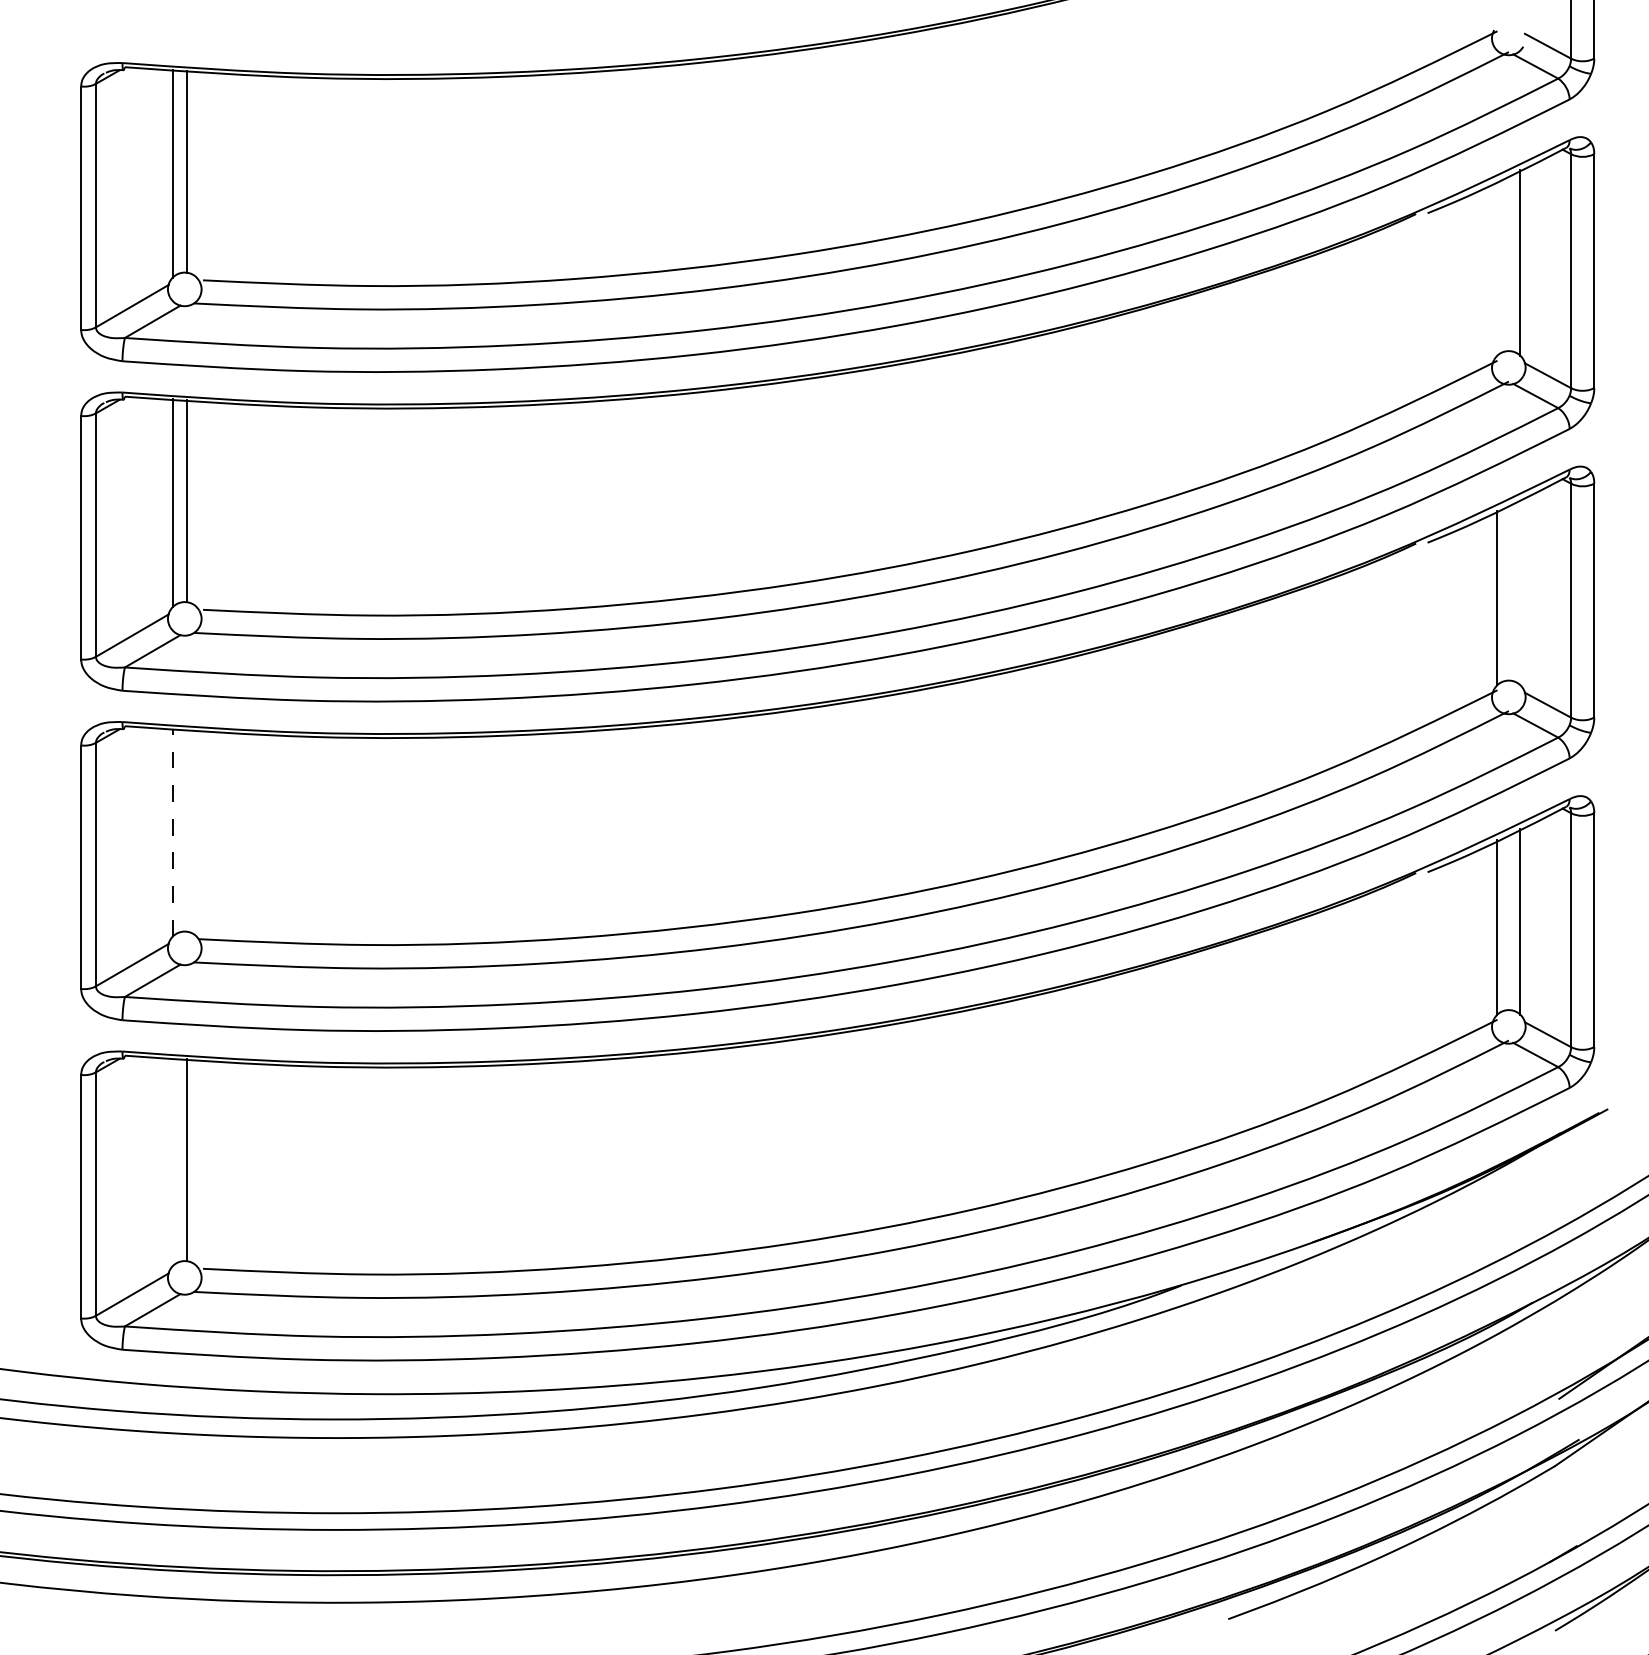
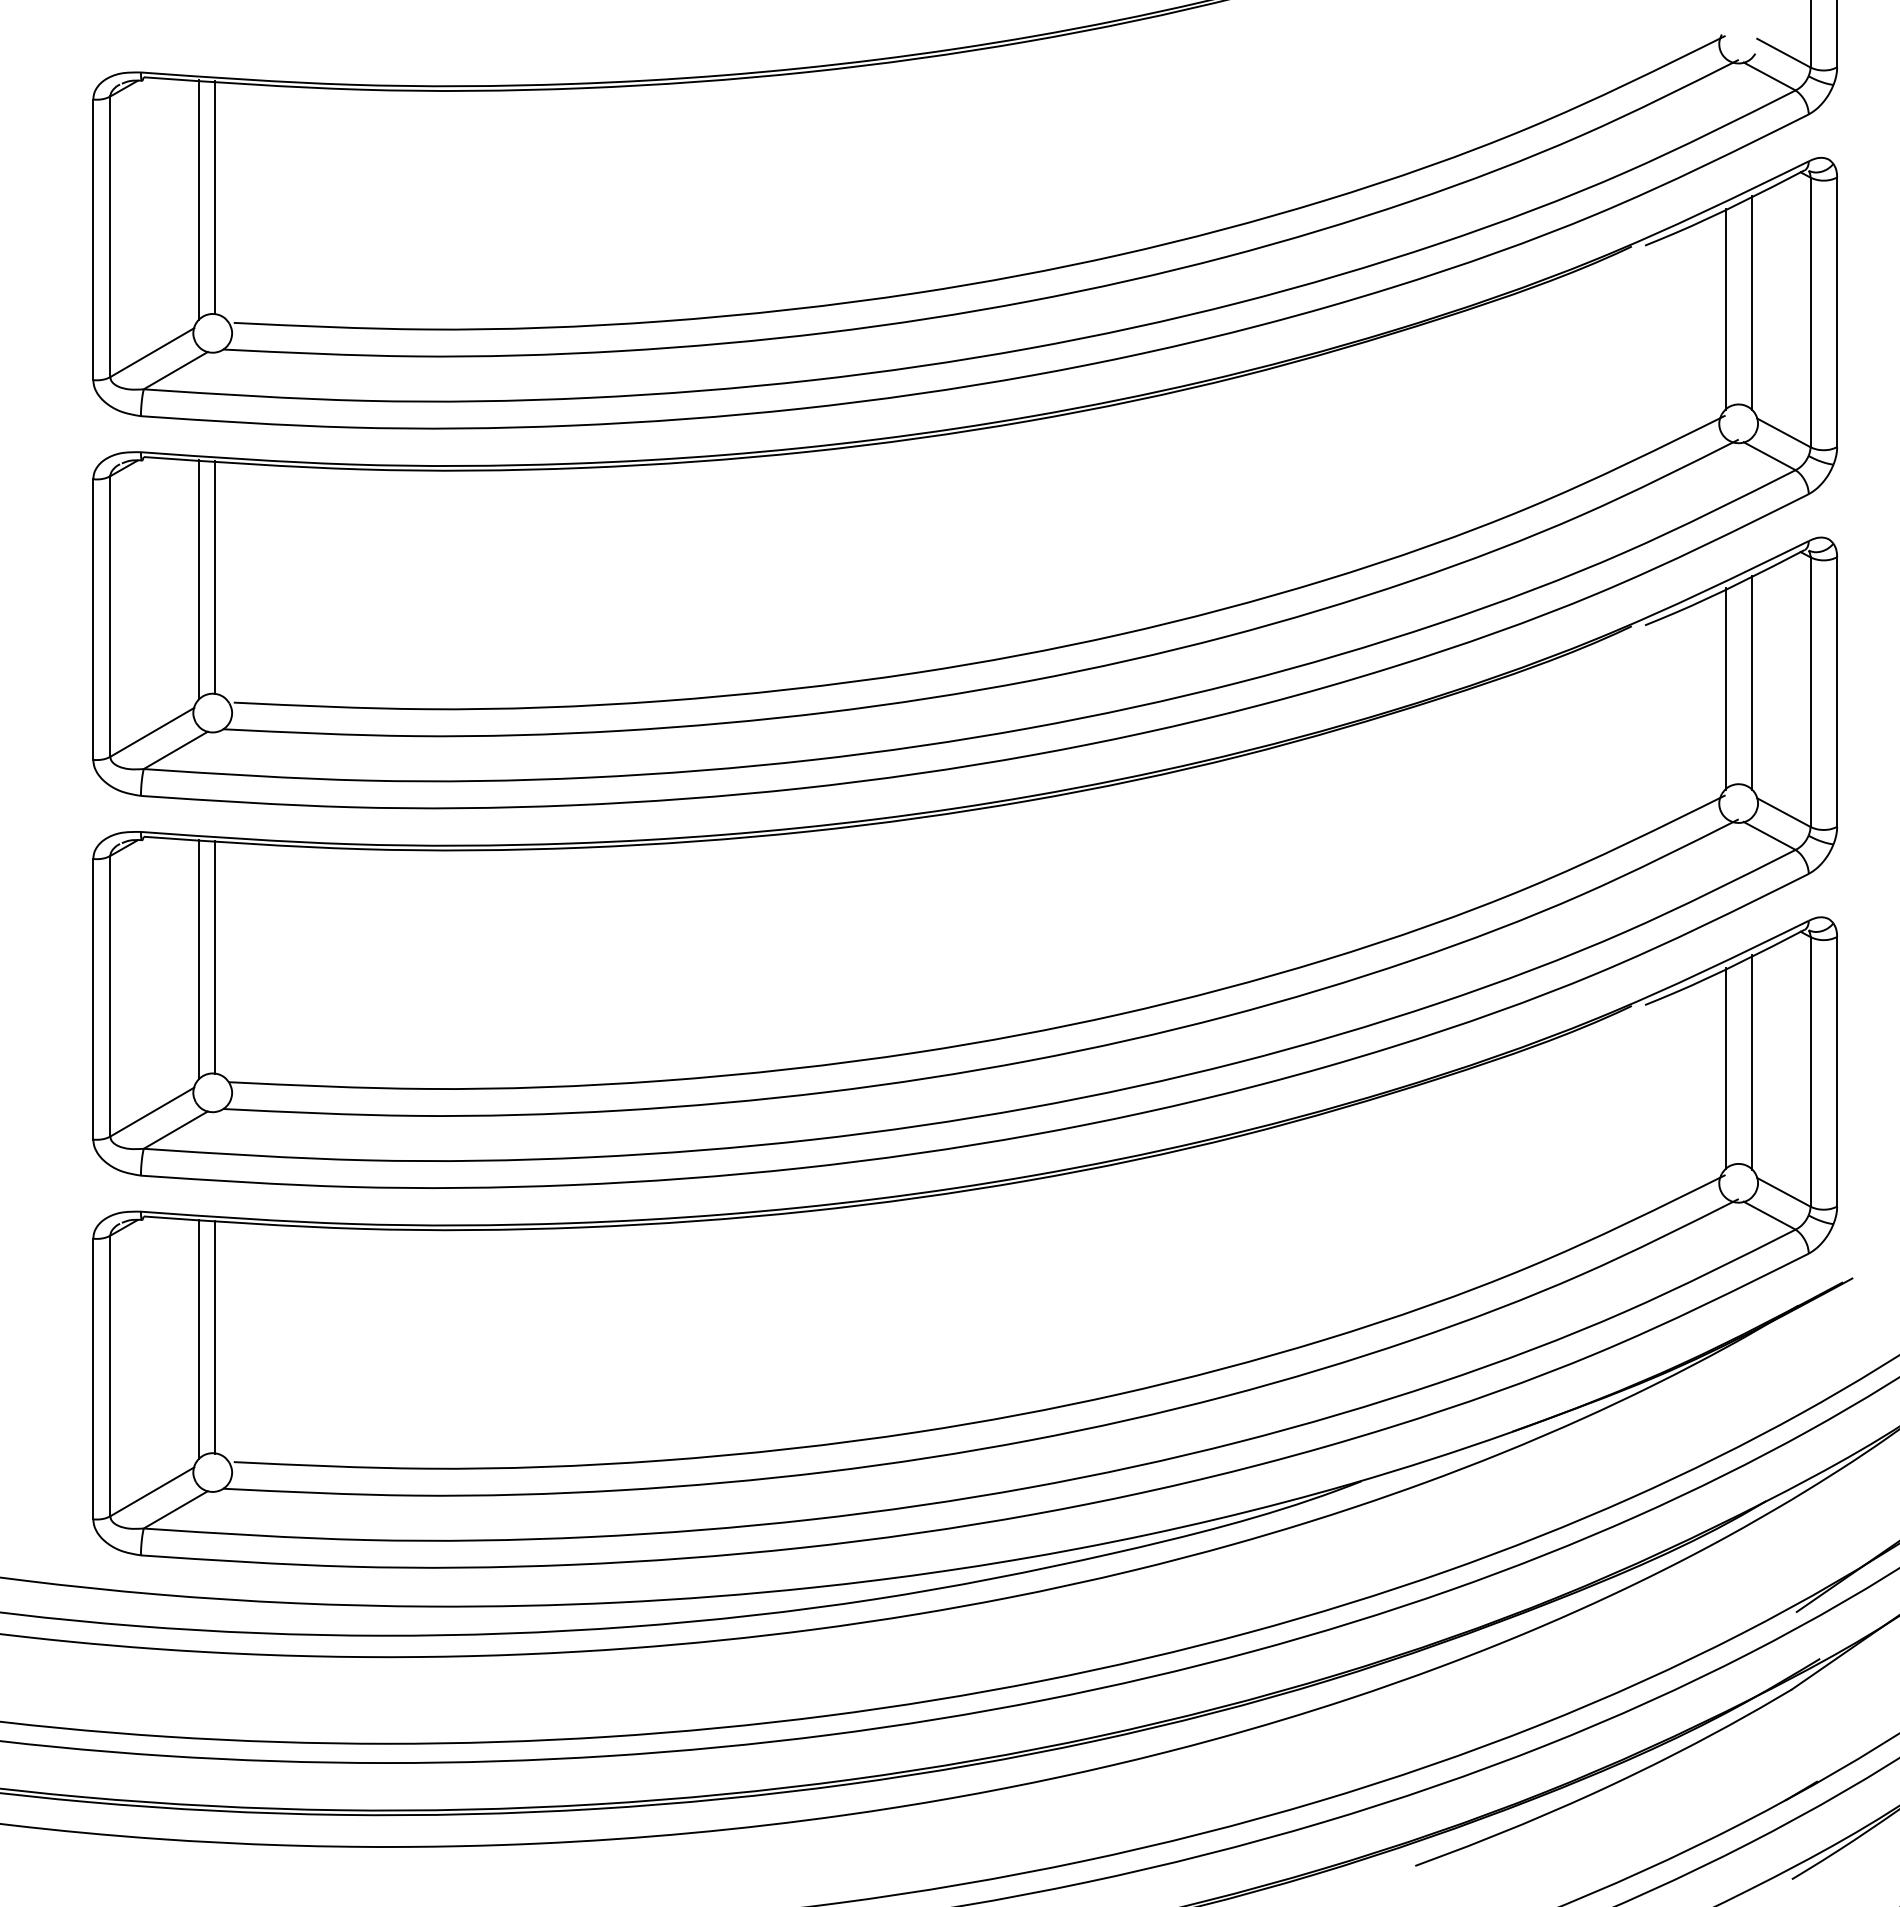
line: (1497, 267) -> (1725, 308), added
line: (1519, 592) -> (1751, 682), added
line: (187, 830) -> (215, 956), added
line: (173, 832) -> (199, 959), dashed -> solid
line: (173, 1161) -> (199, 1338), added

